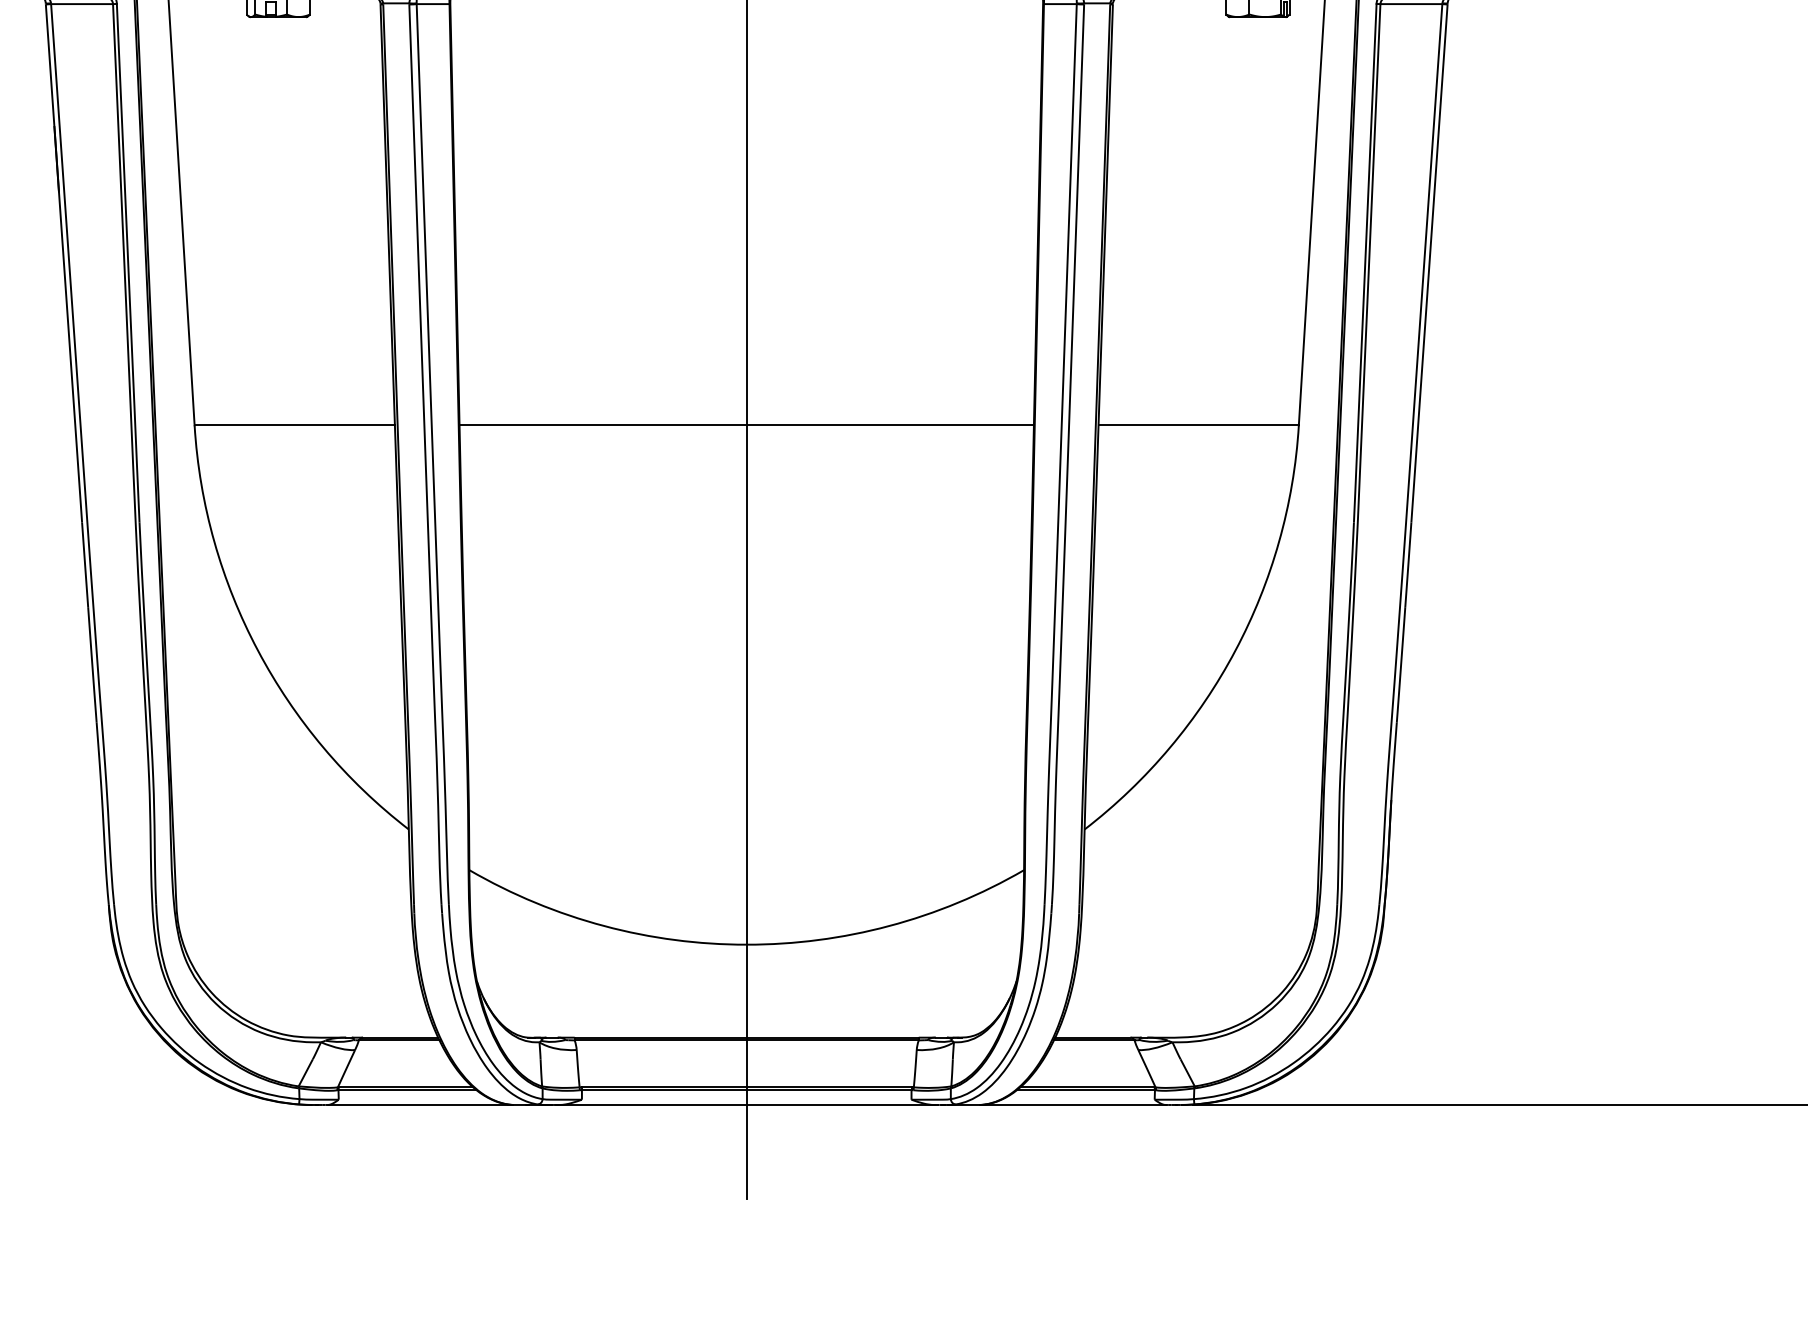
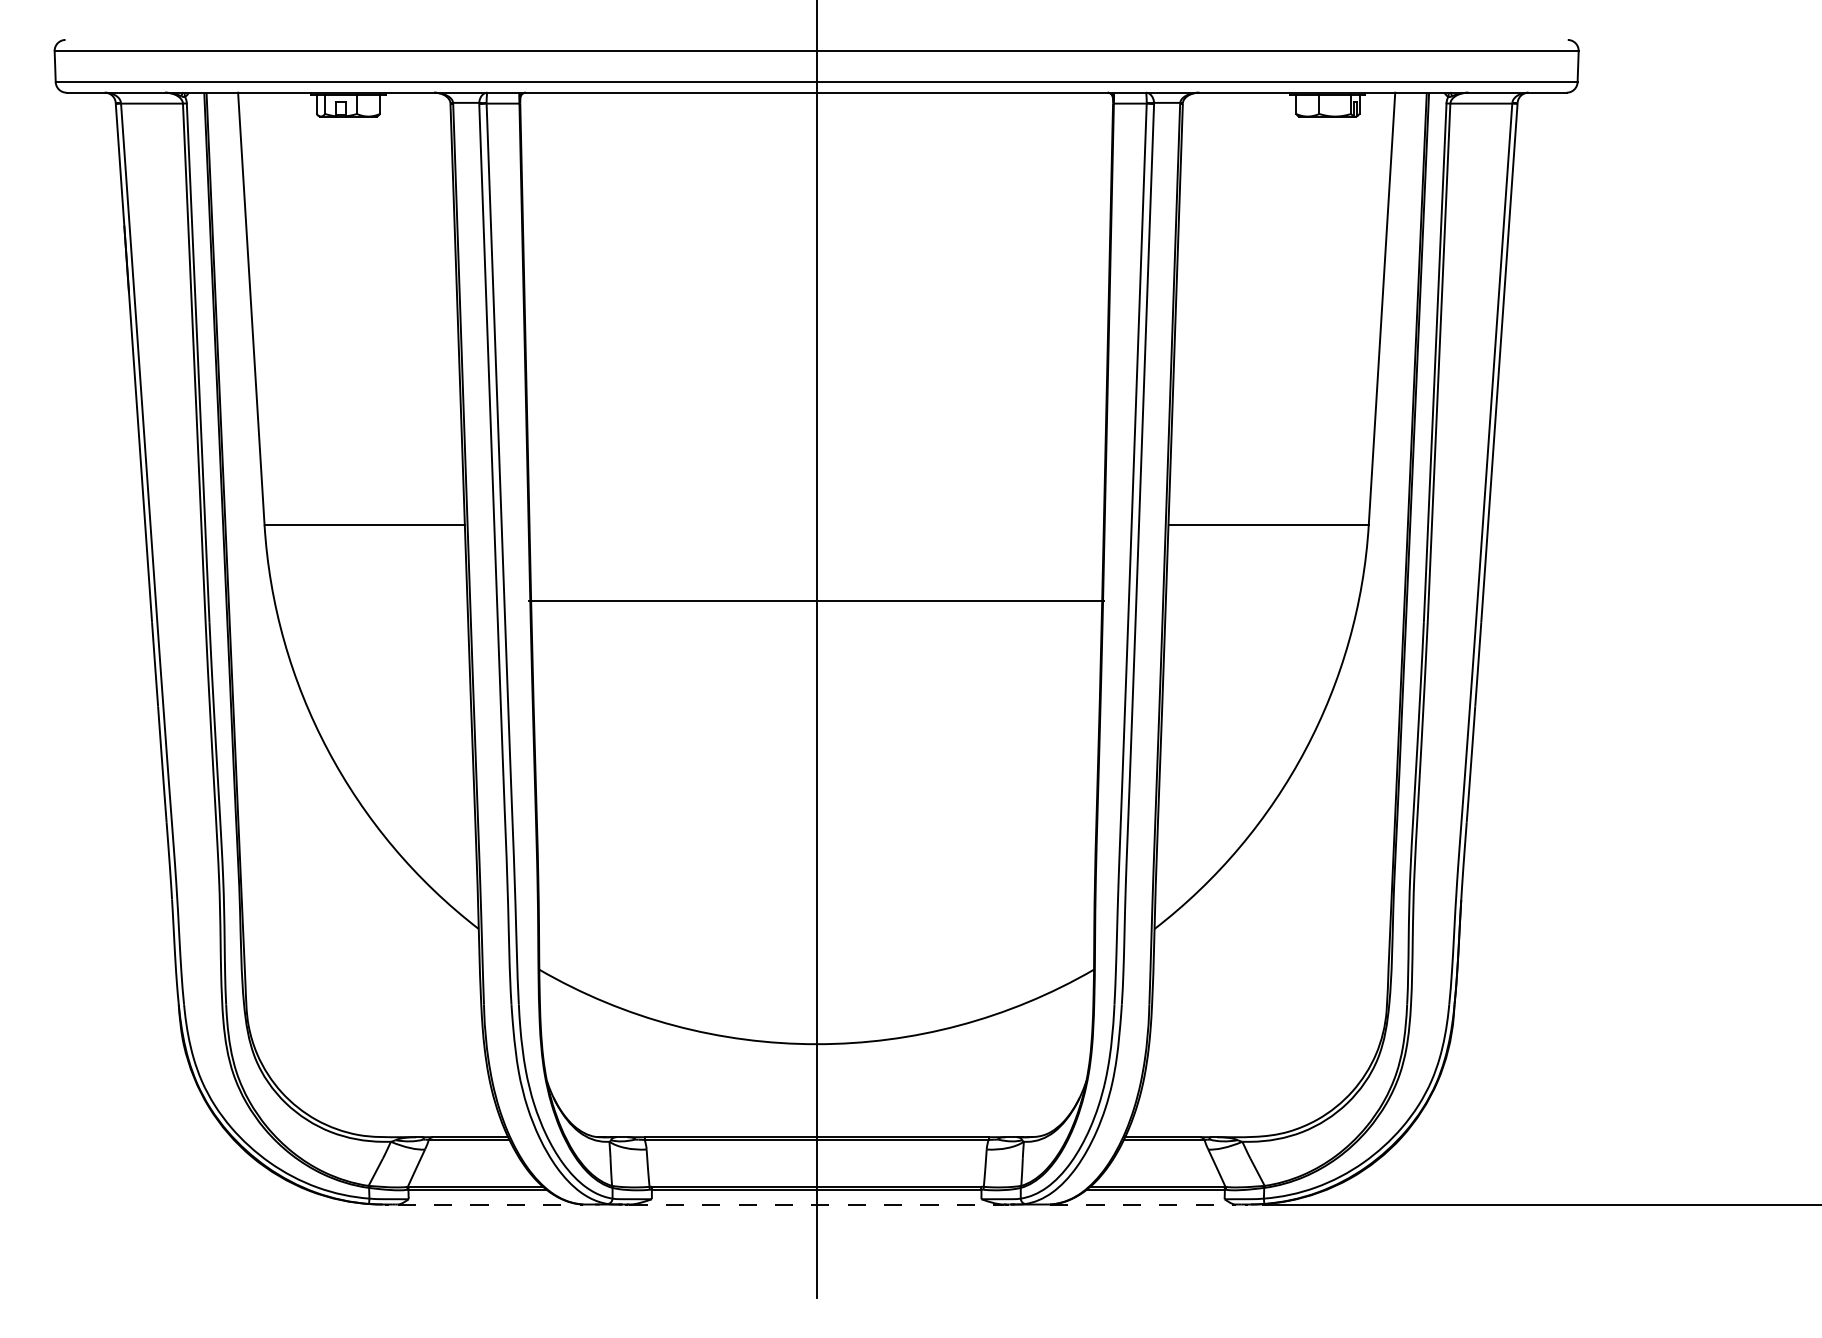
line: (746, 424) -> (816, 600), moved
line: (420, 1104) -> (490, 1204), solid -> dashed
line: (747, 1104) -> (817, 1204), solid -> dashed
line: (1072, 1104) -> (1142, 1204), solid -> dashed

